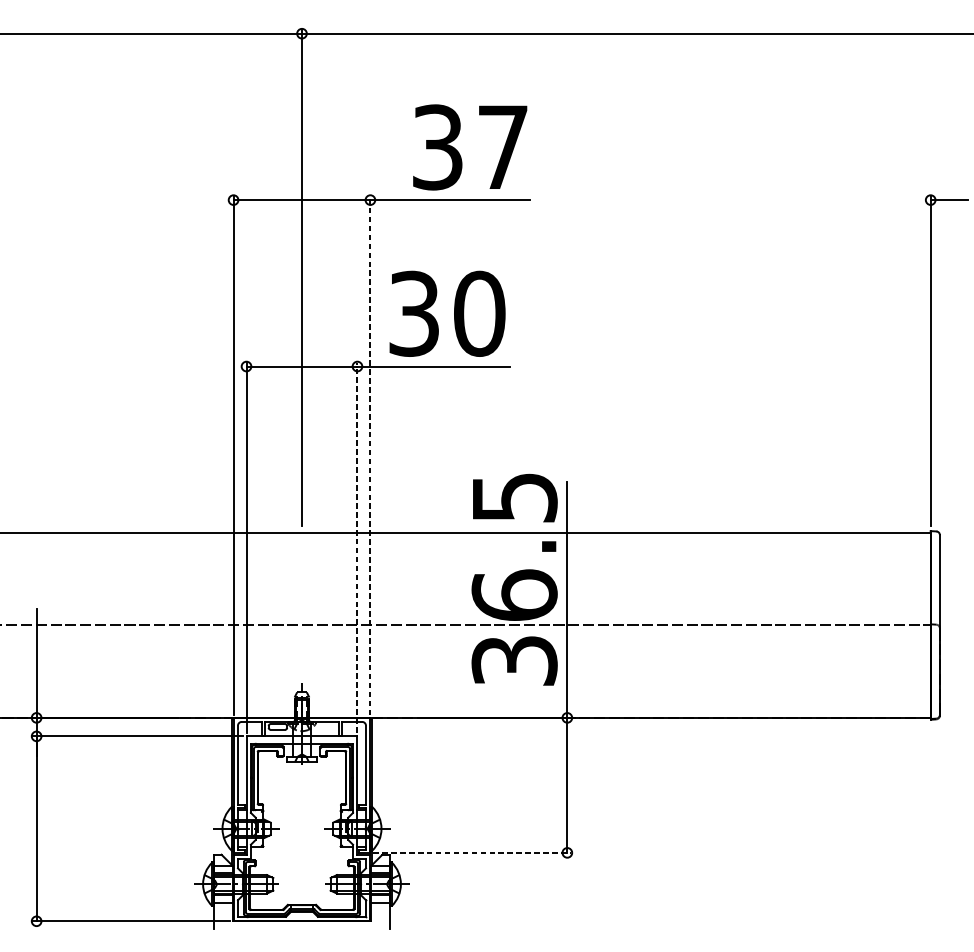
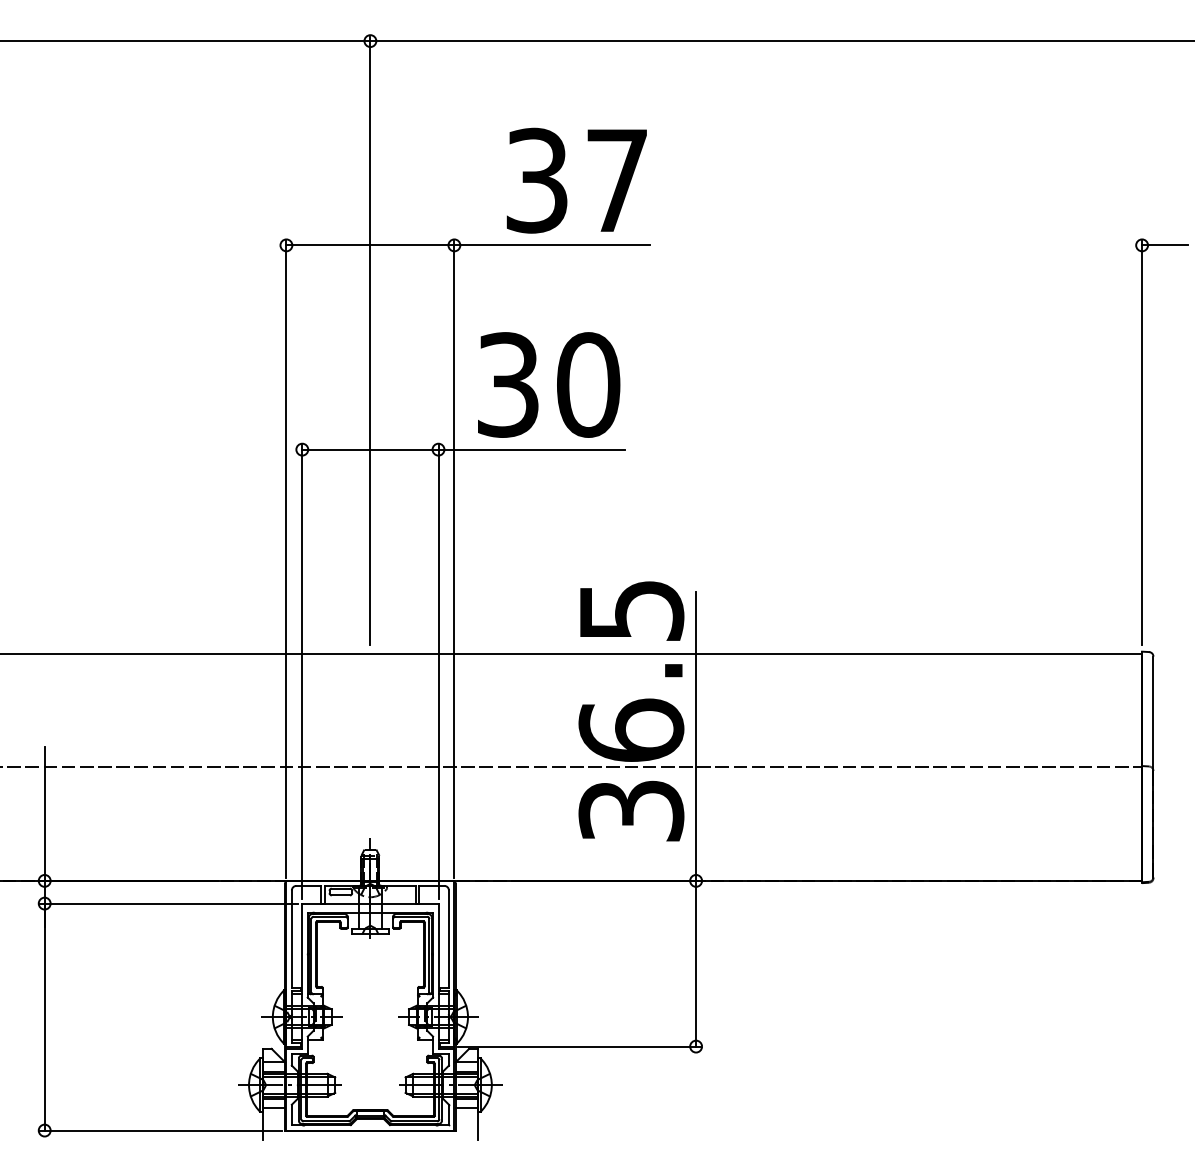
line: (370, 455) -> (454, 558), dashed -> solid
line: (357, 548) -> (438, 672), dashed -> solid
line: (472, 852) -> (579, 1046), dashed -> solid

